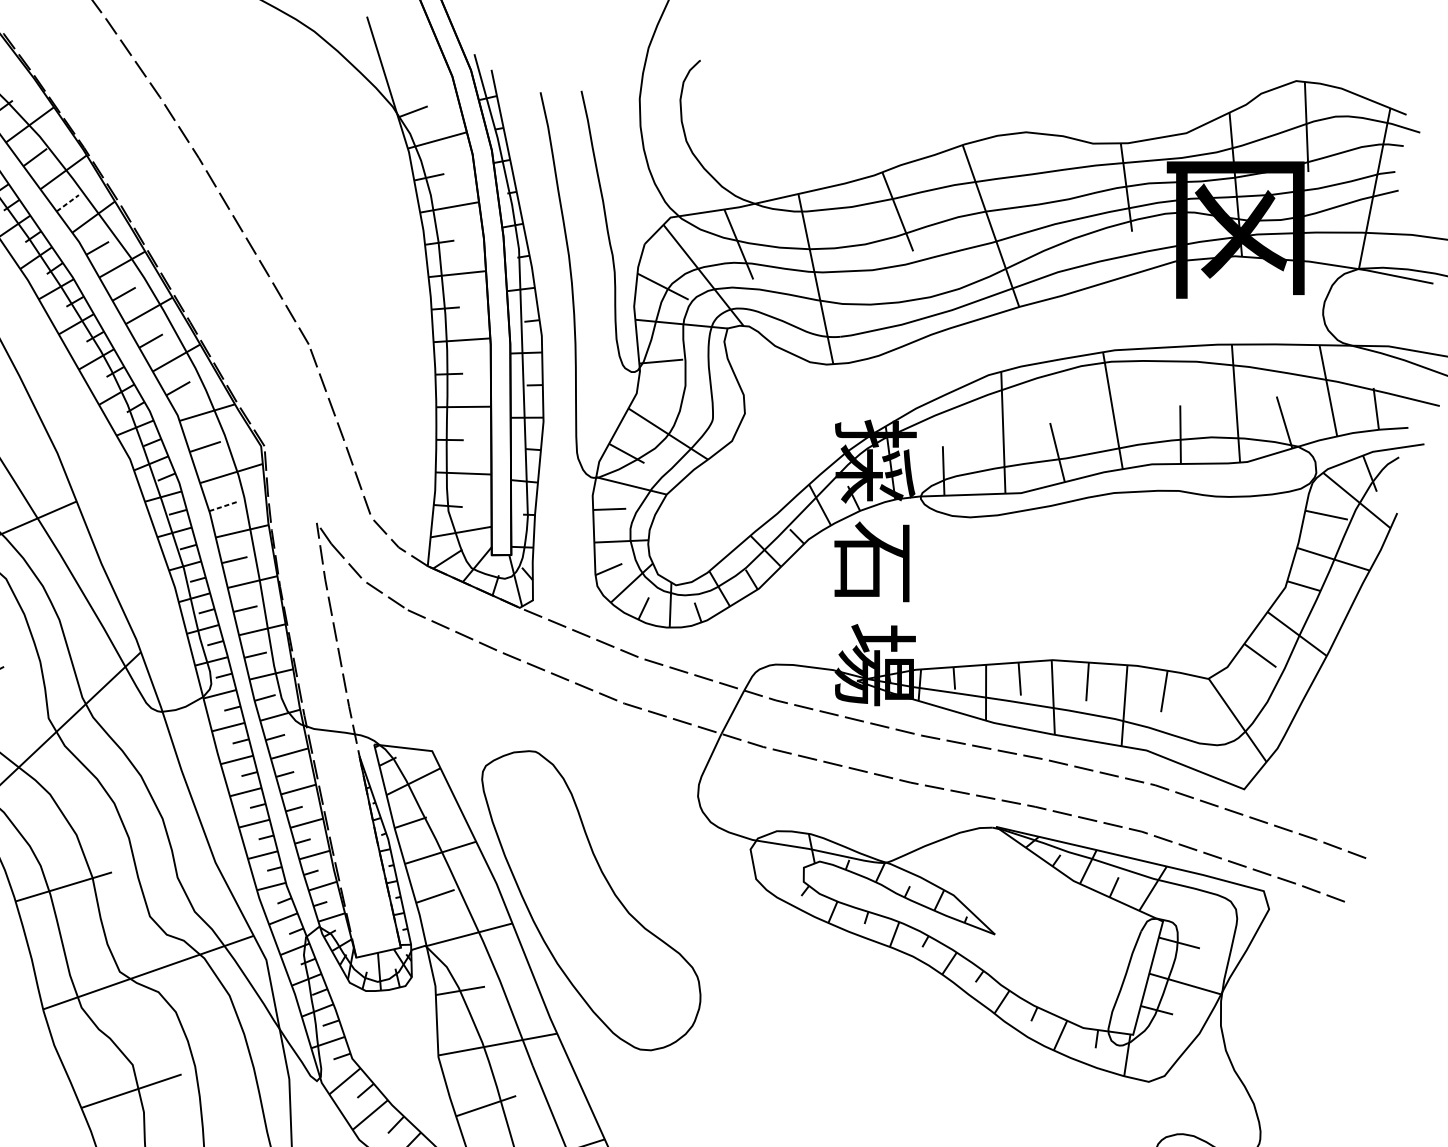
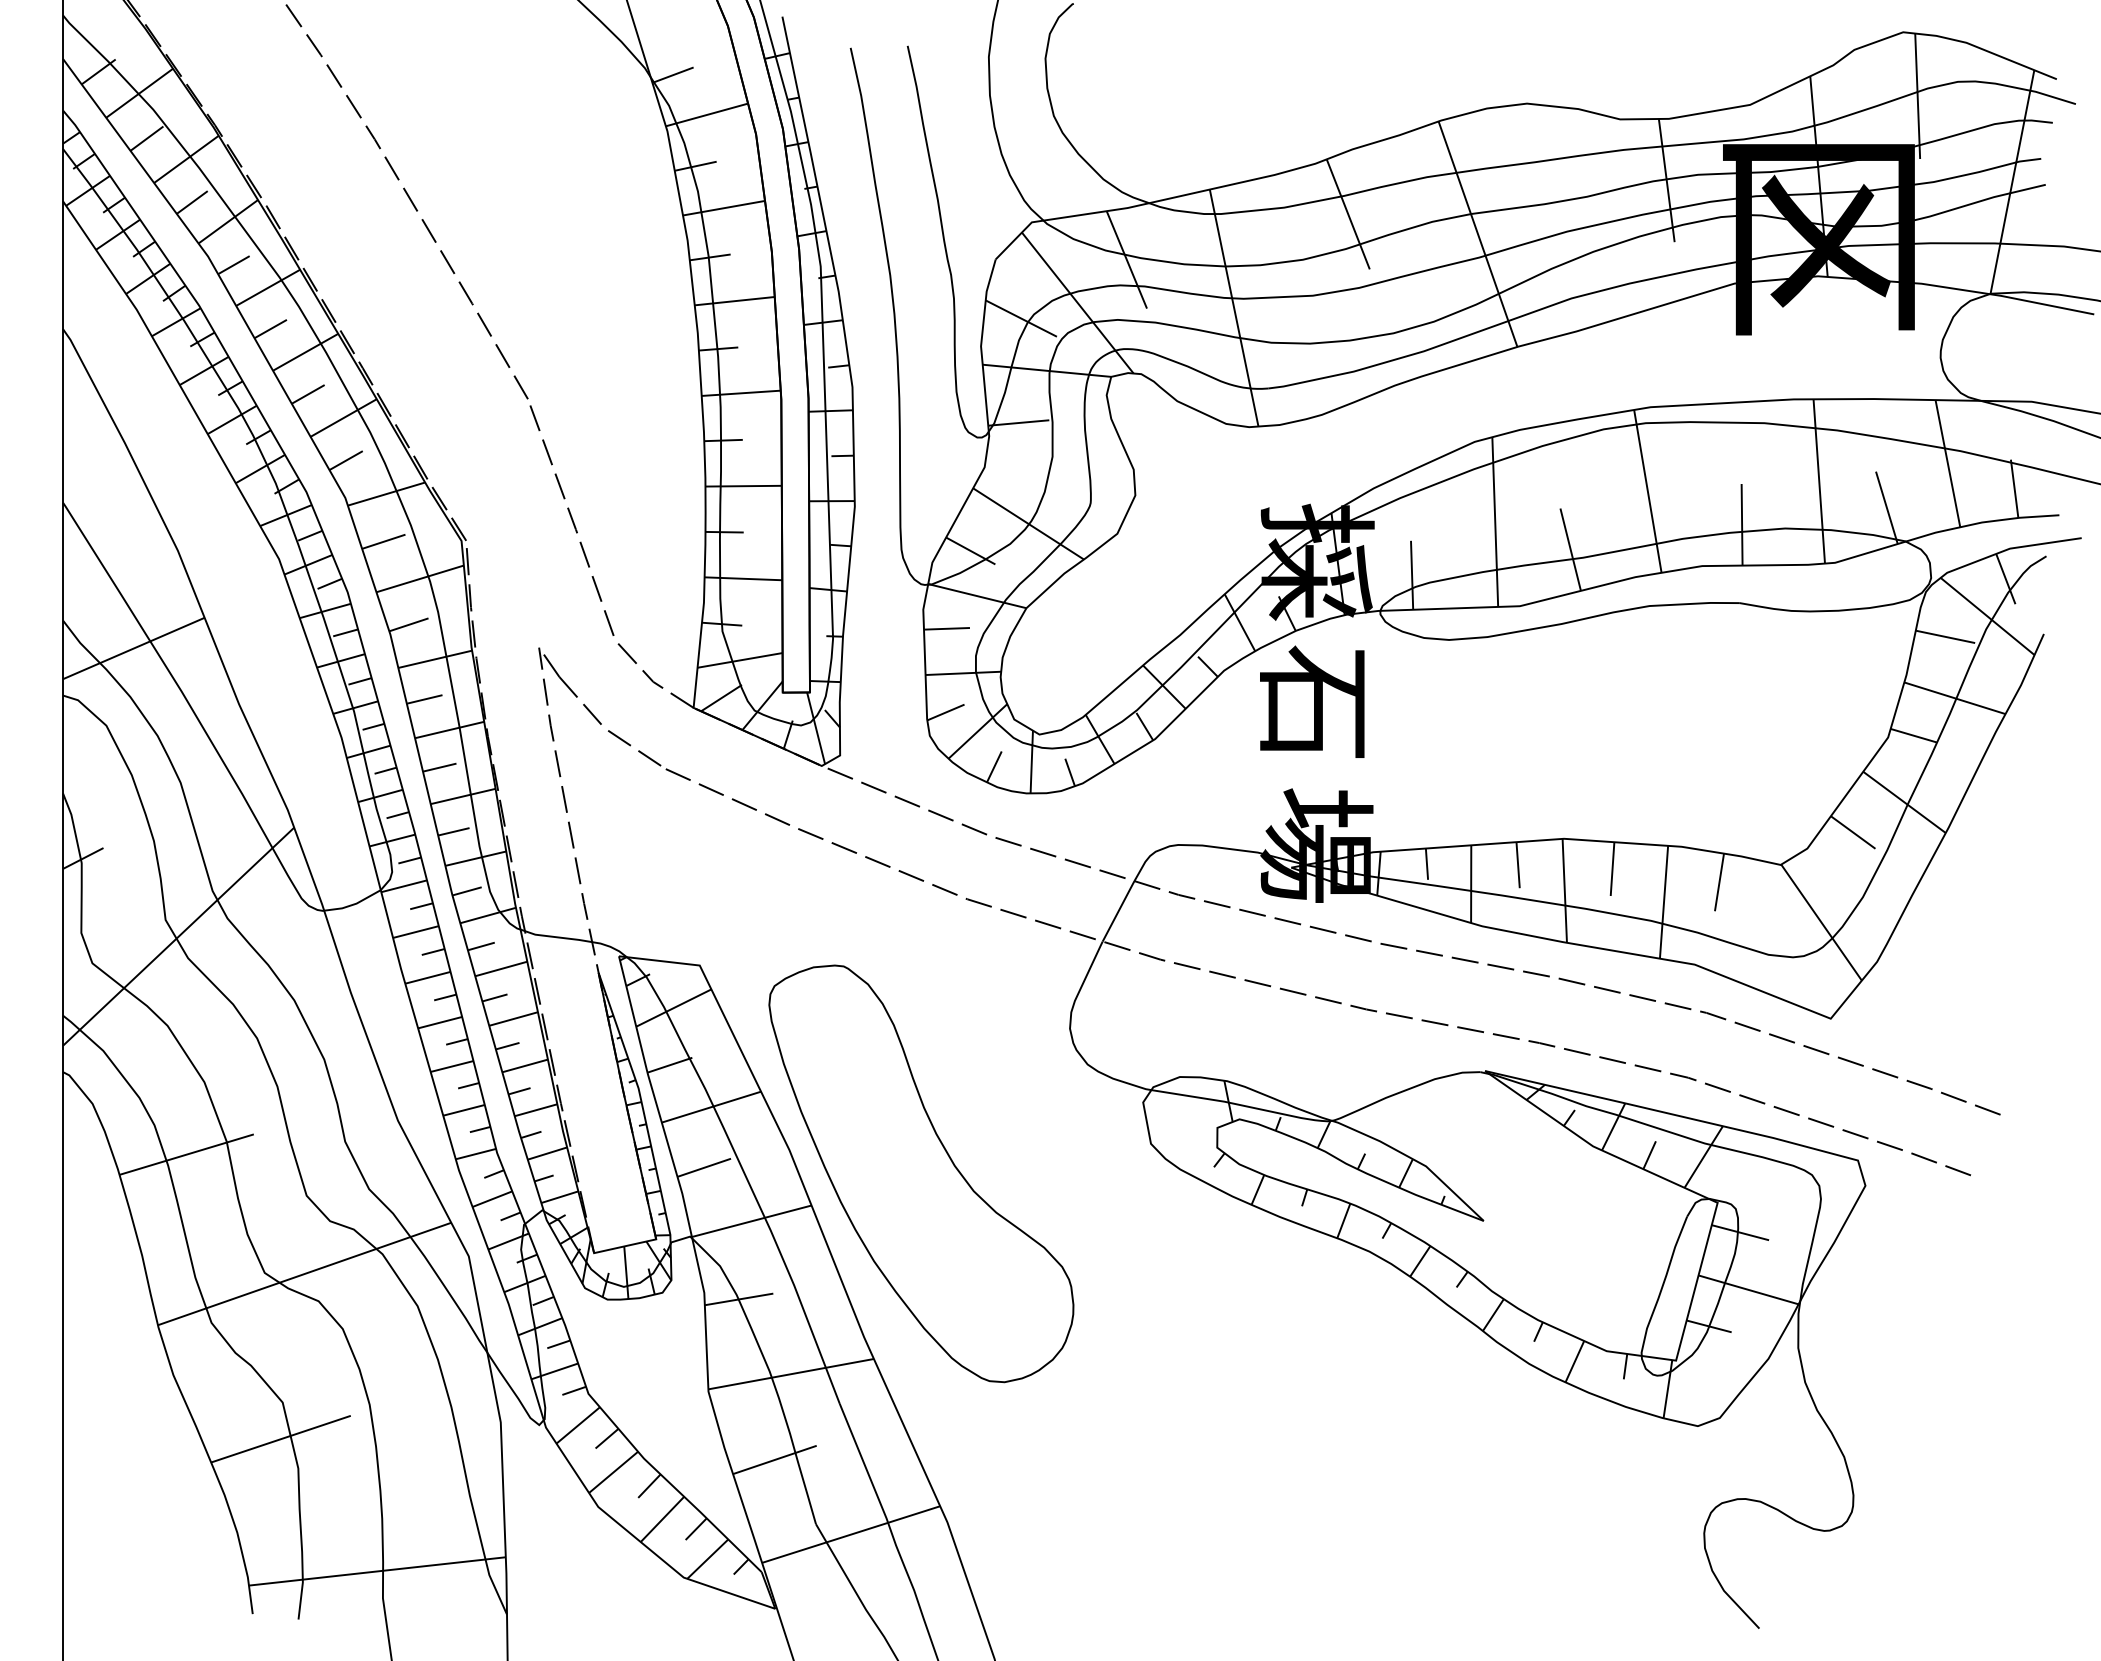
line: (67, 203) -> (192, 202), dashed -> solid
line: (223, 506) -> (409, 624), dashed -> solid

